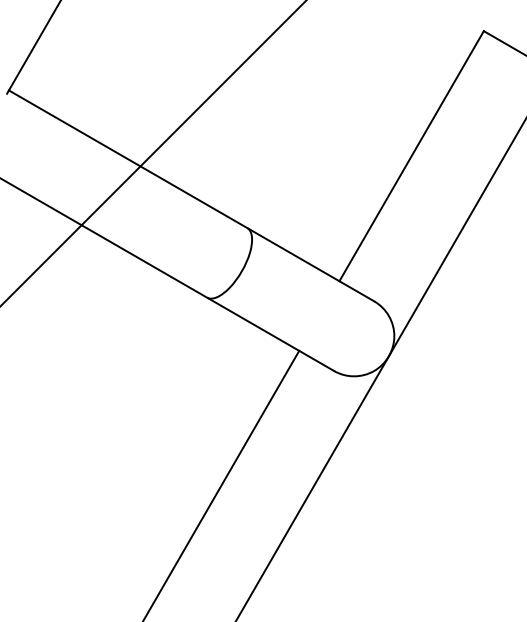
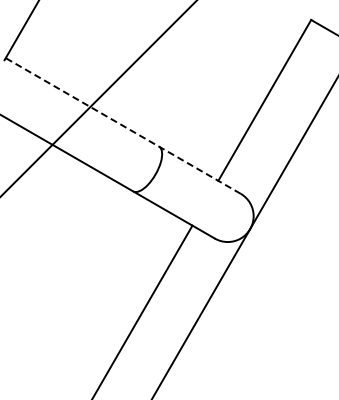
line: (191, 195) -> (123, 125), solid -> dashed

